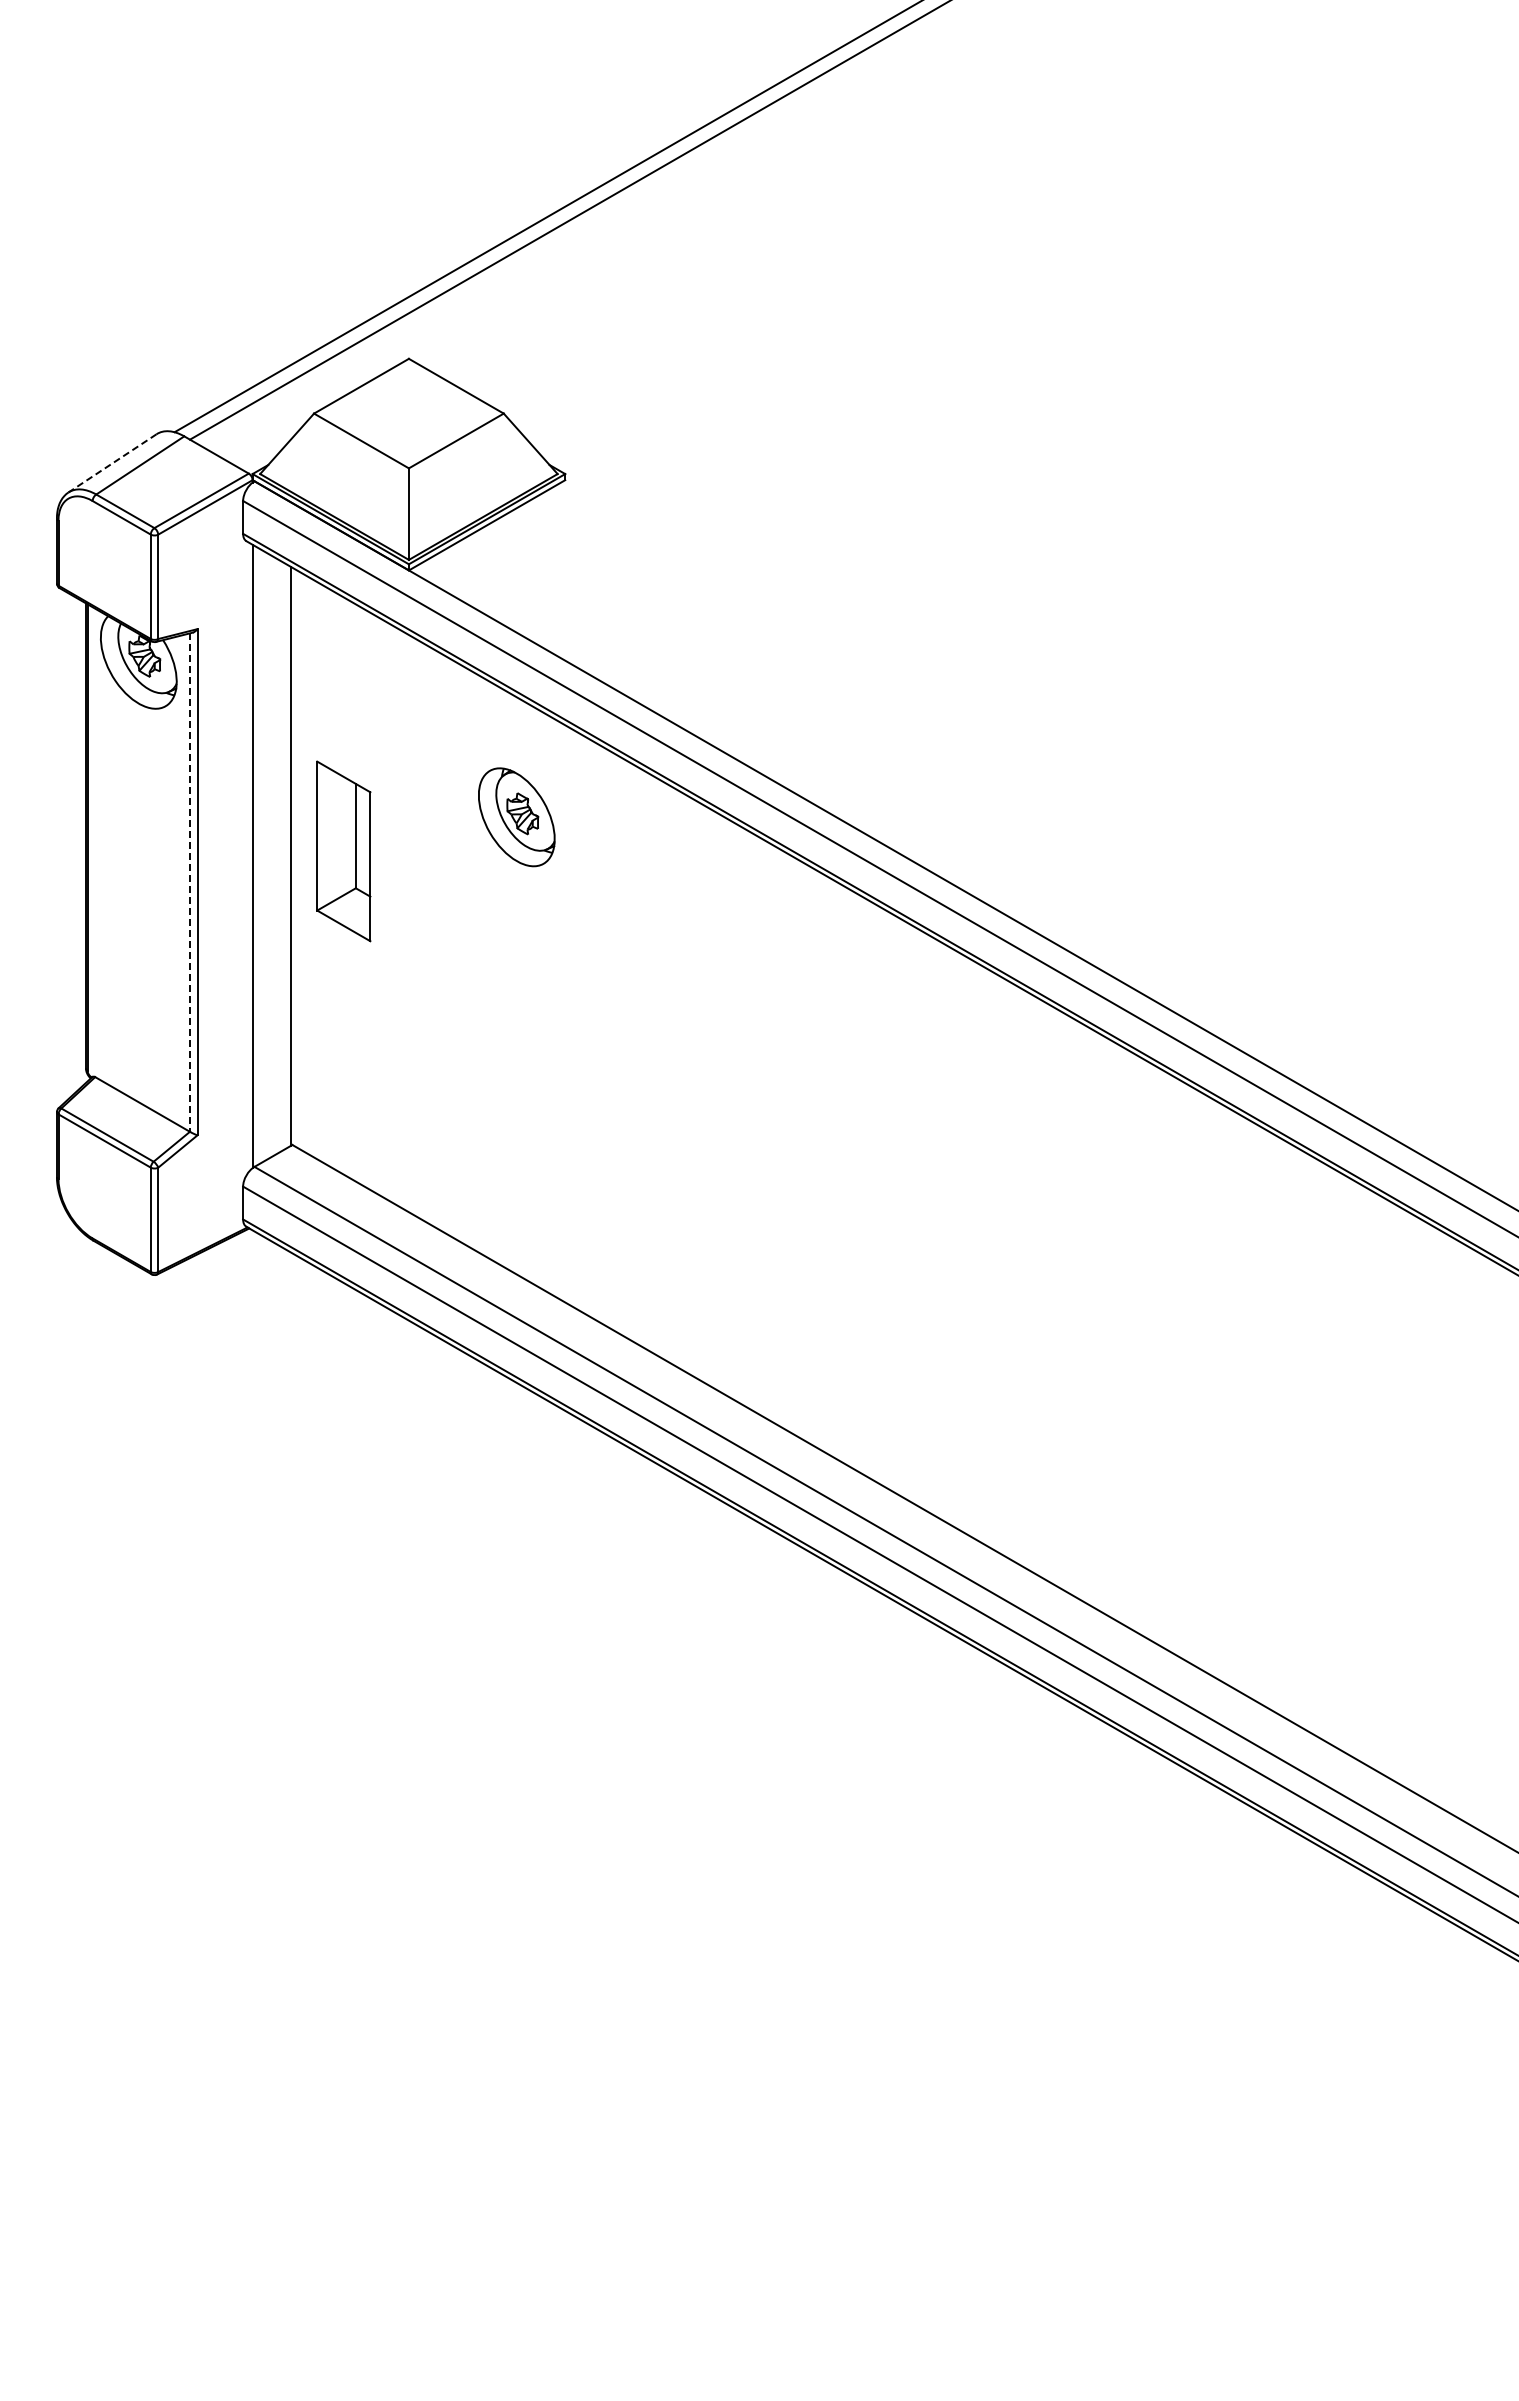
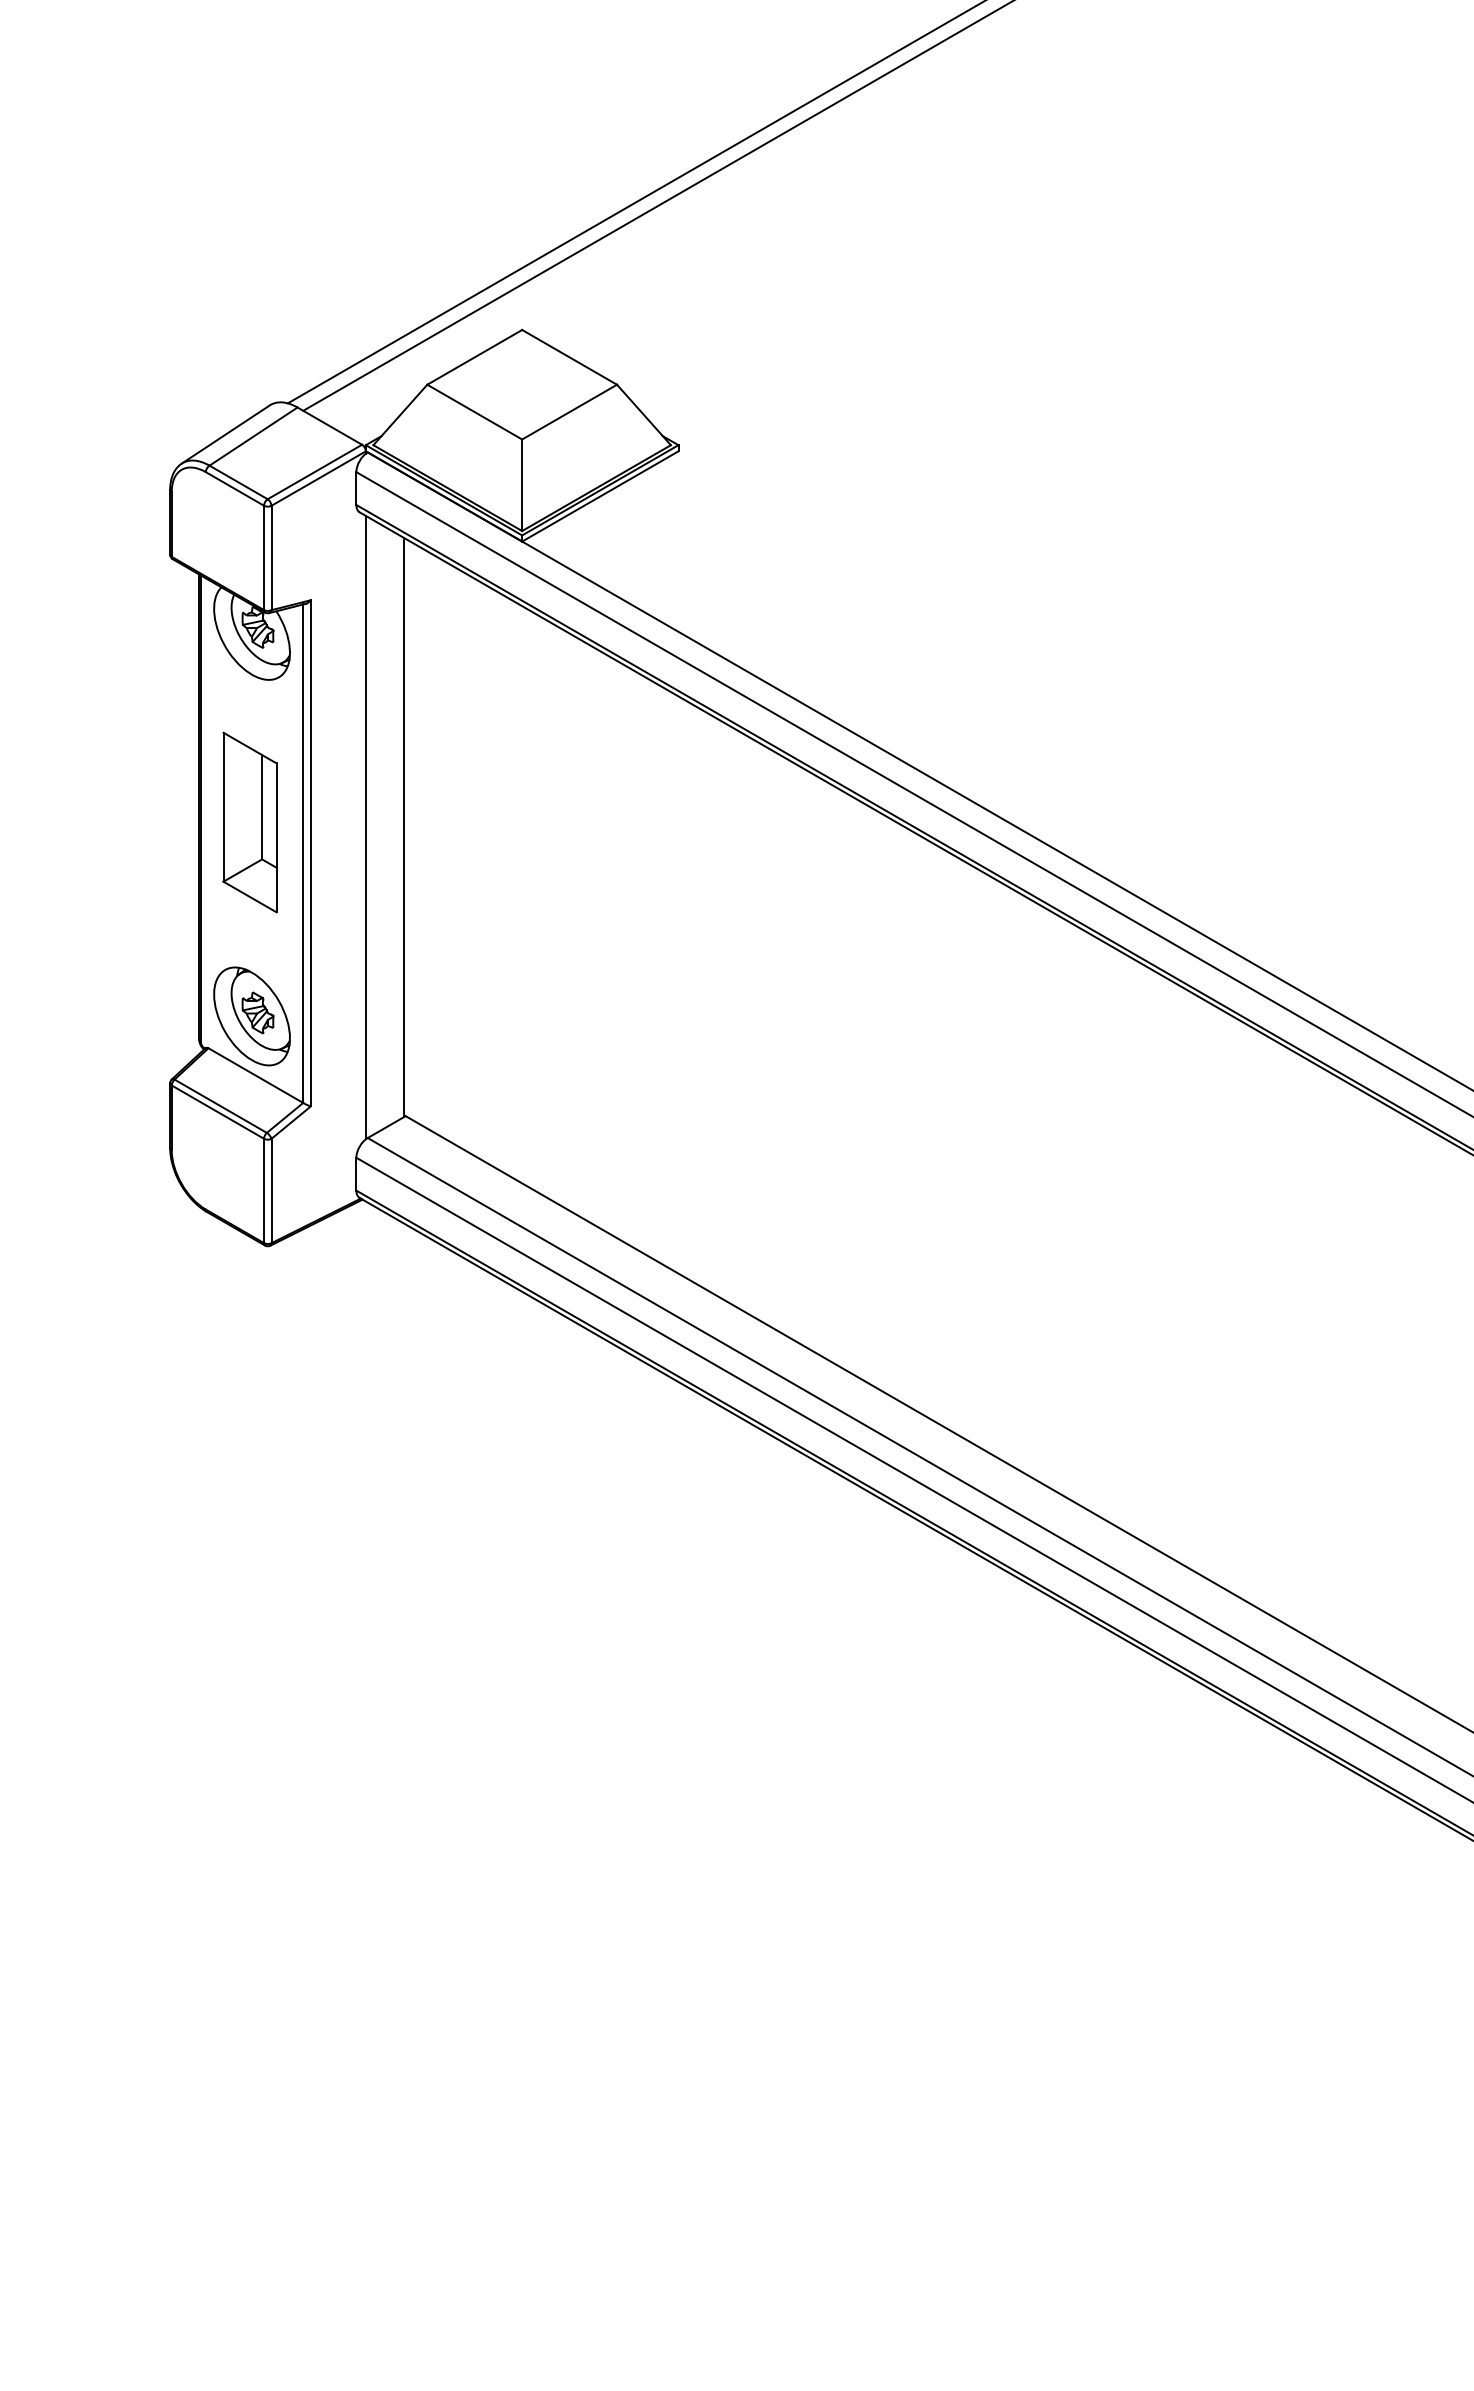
line: (112, 463) -> (225, 434), dashed -> solid
part: (516, 817) -> (251, 1016), moved
part: (343, 851) -> (249, 822), moved
line: (190, 883) -> (303, 854), dashed -> solid

